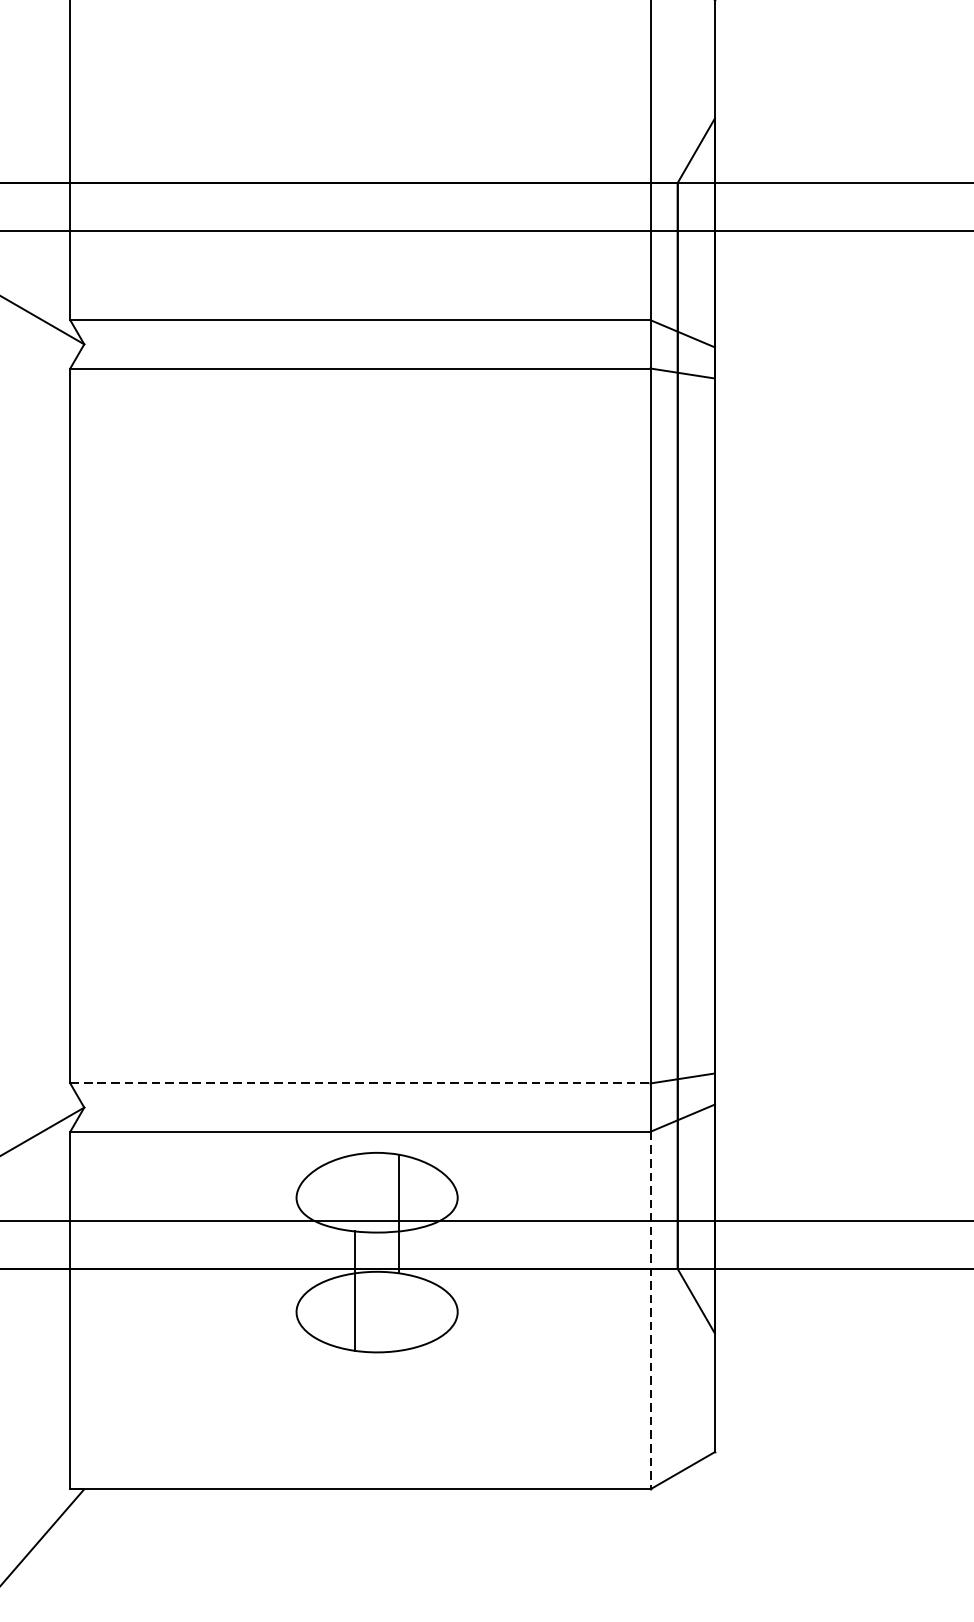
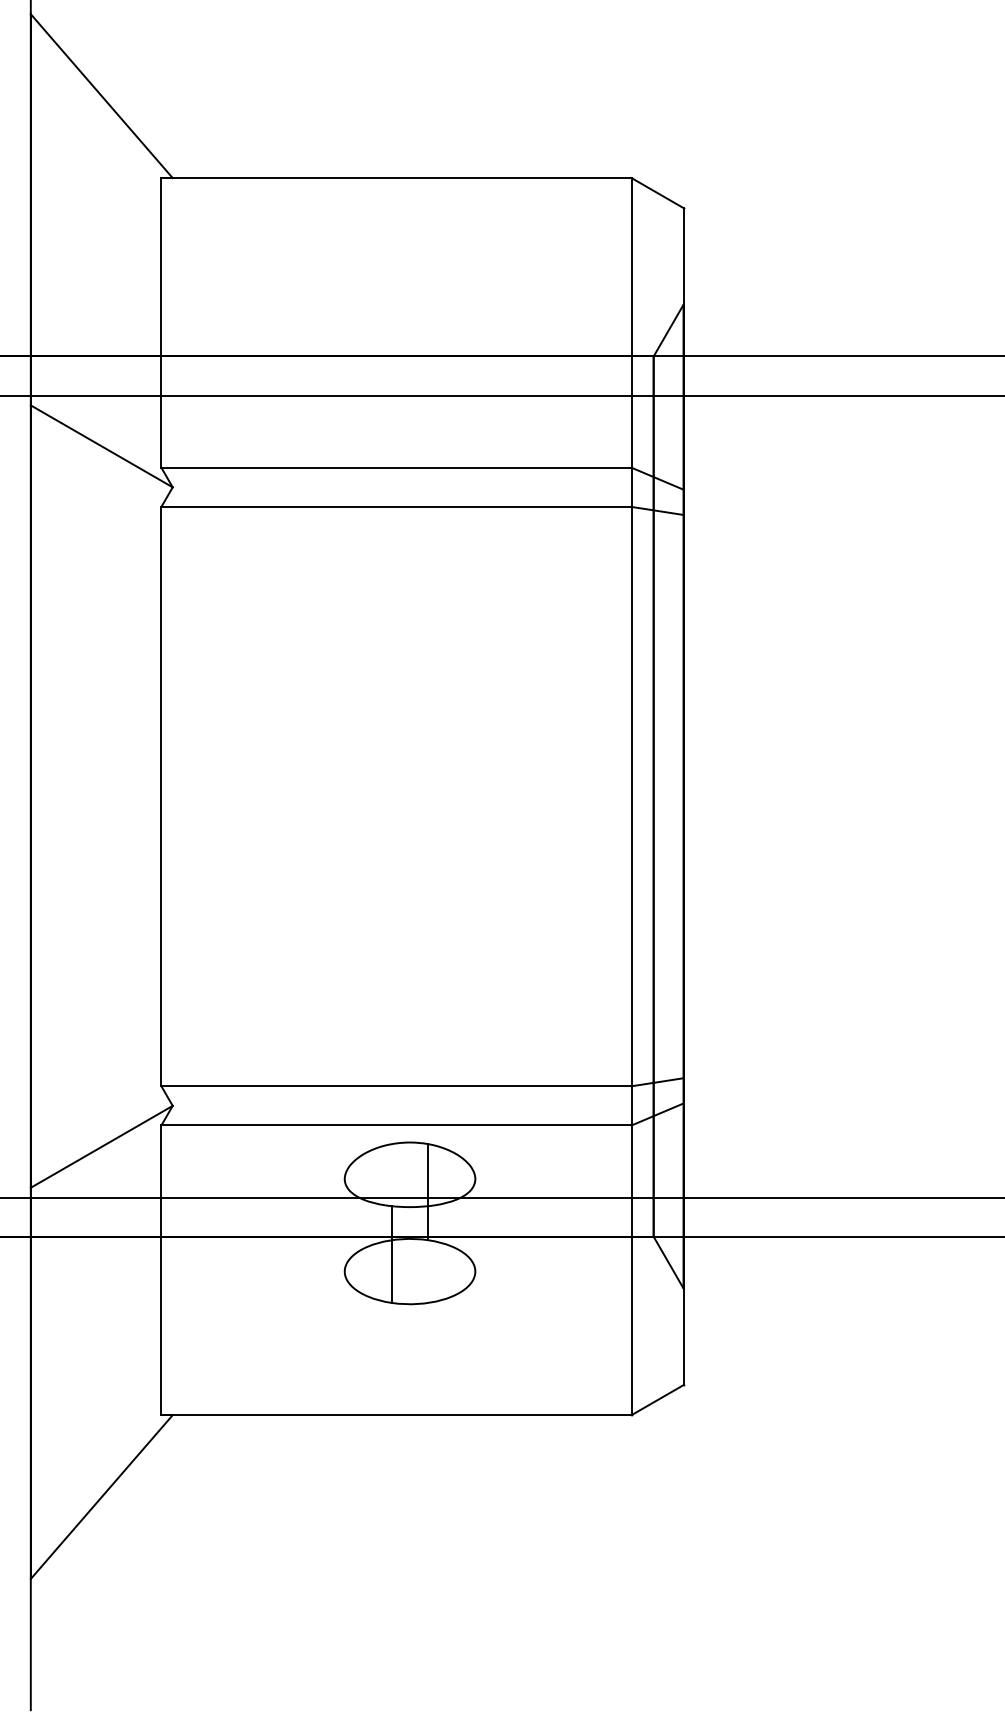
line: (361, 1083) -> (397, 1086), dashed -> solid
line: (650, 1310) -> (631, 1270), dashed -> solid

